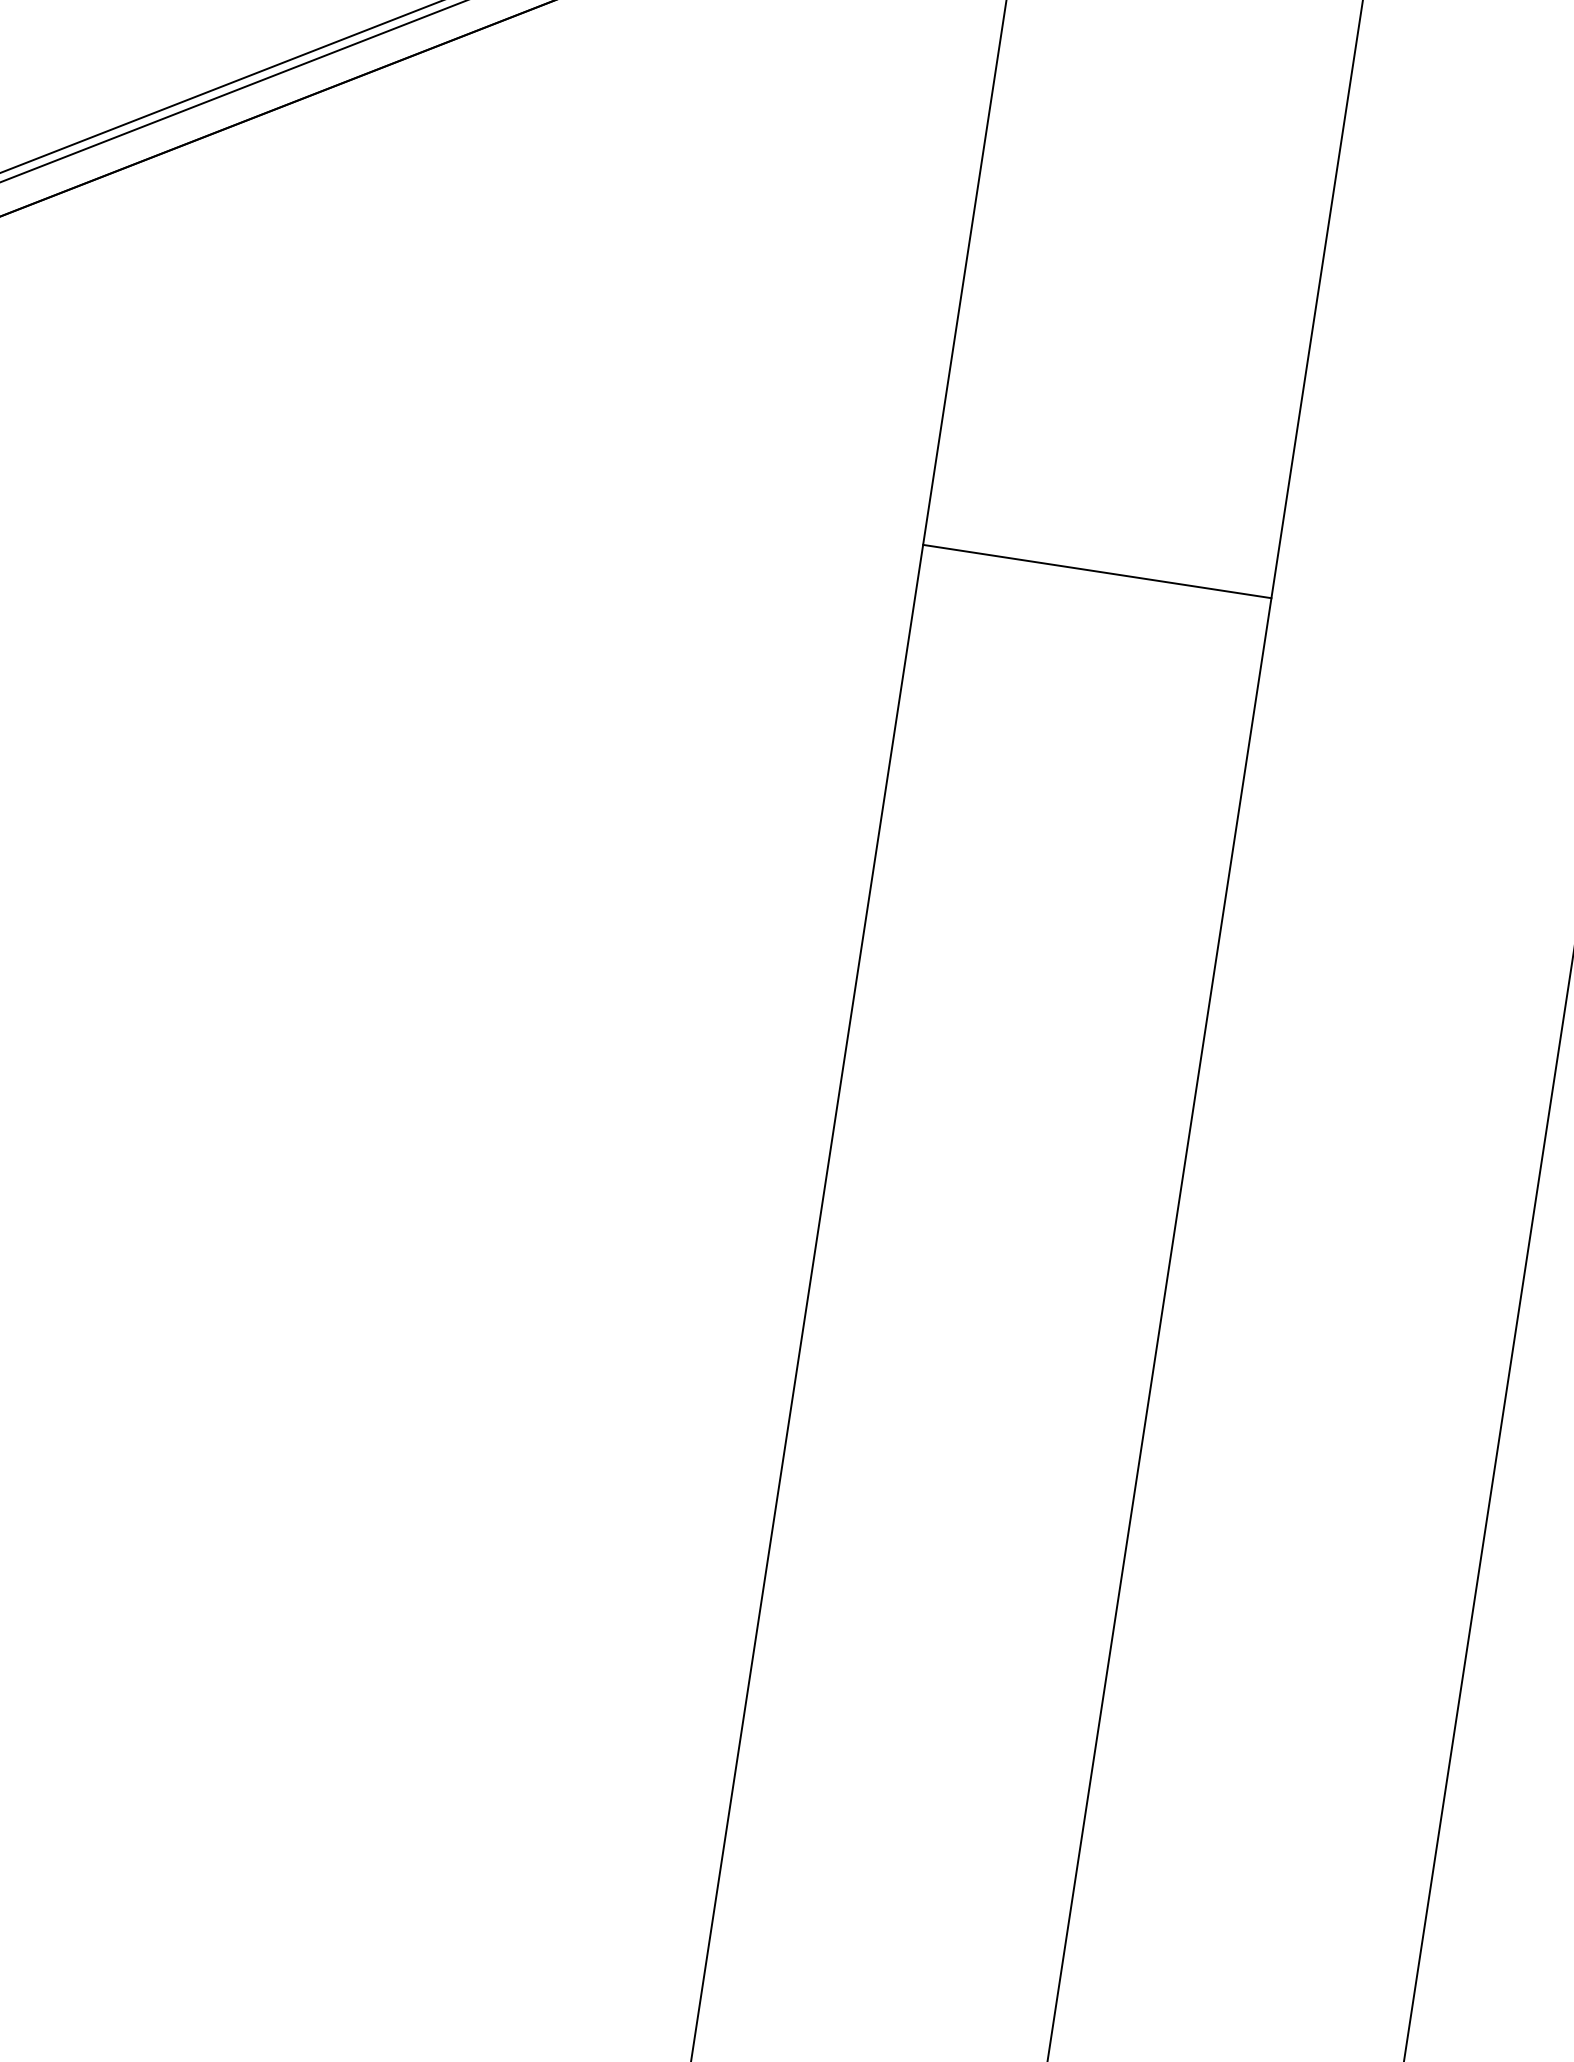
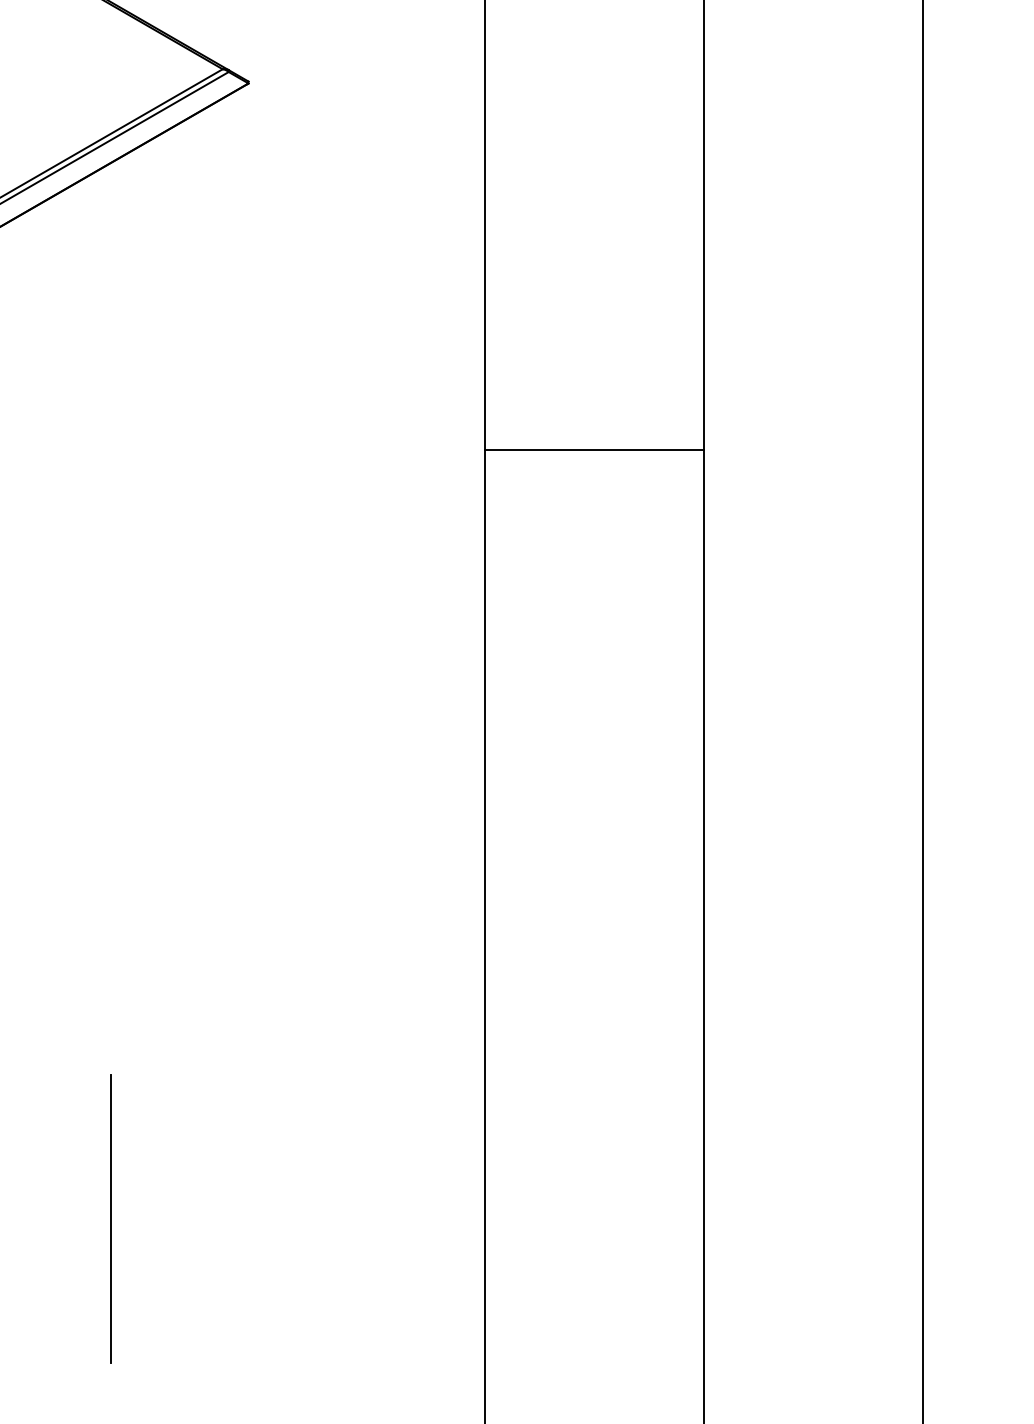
line: (1097, 572) -> (594, 450), moved
line: (130, 1743) -> (110, 1218), added

